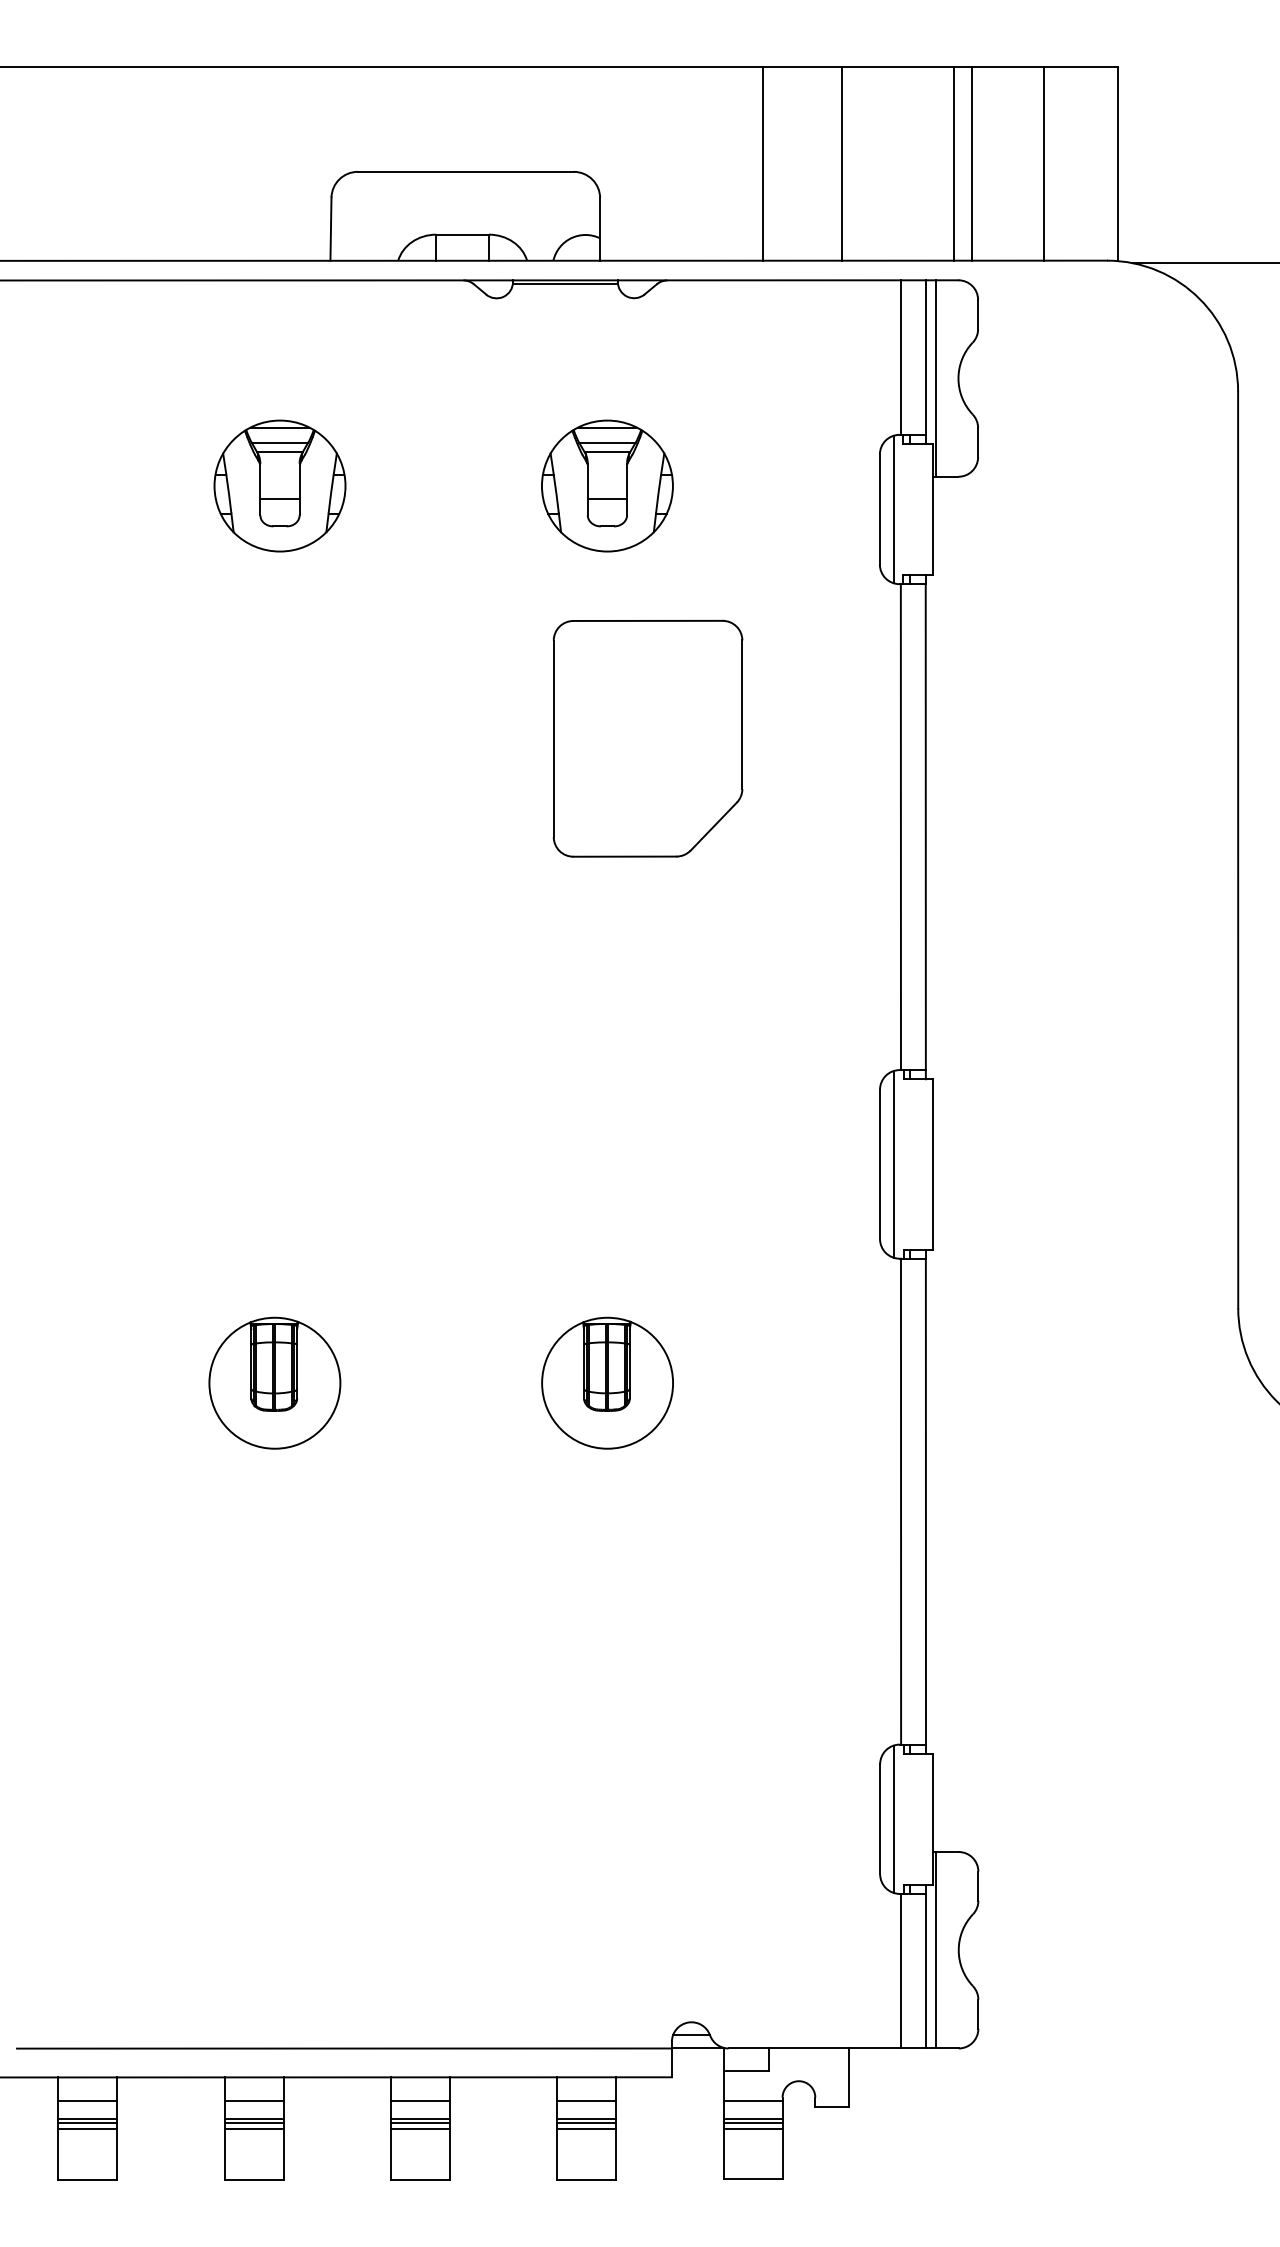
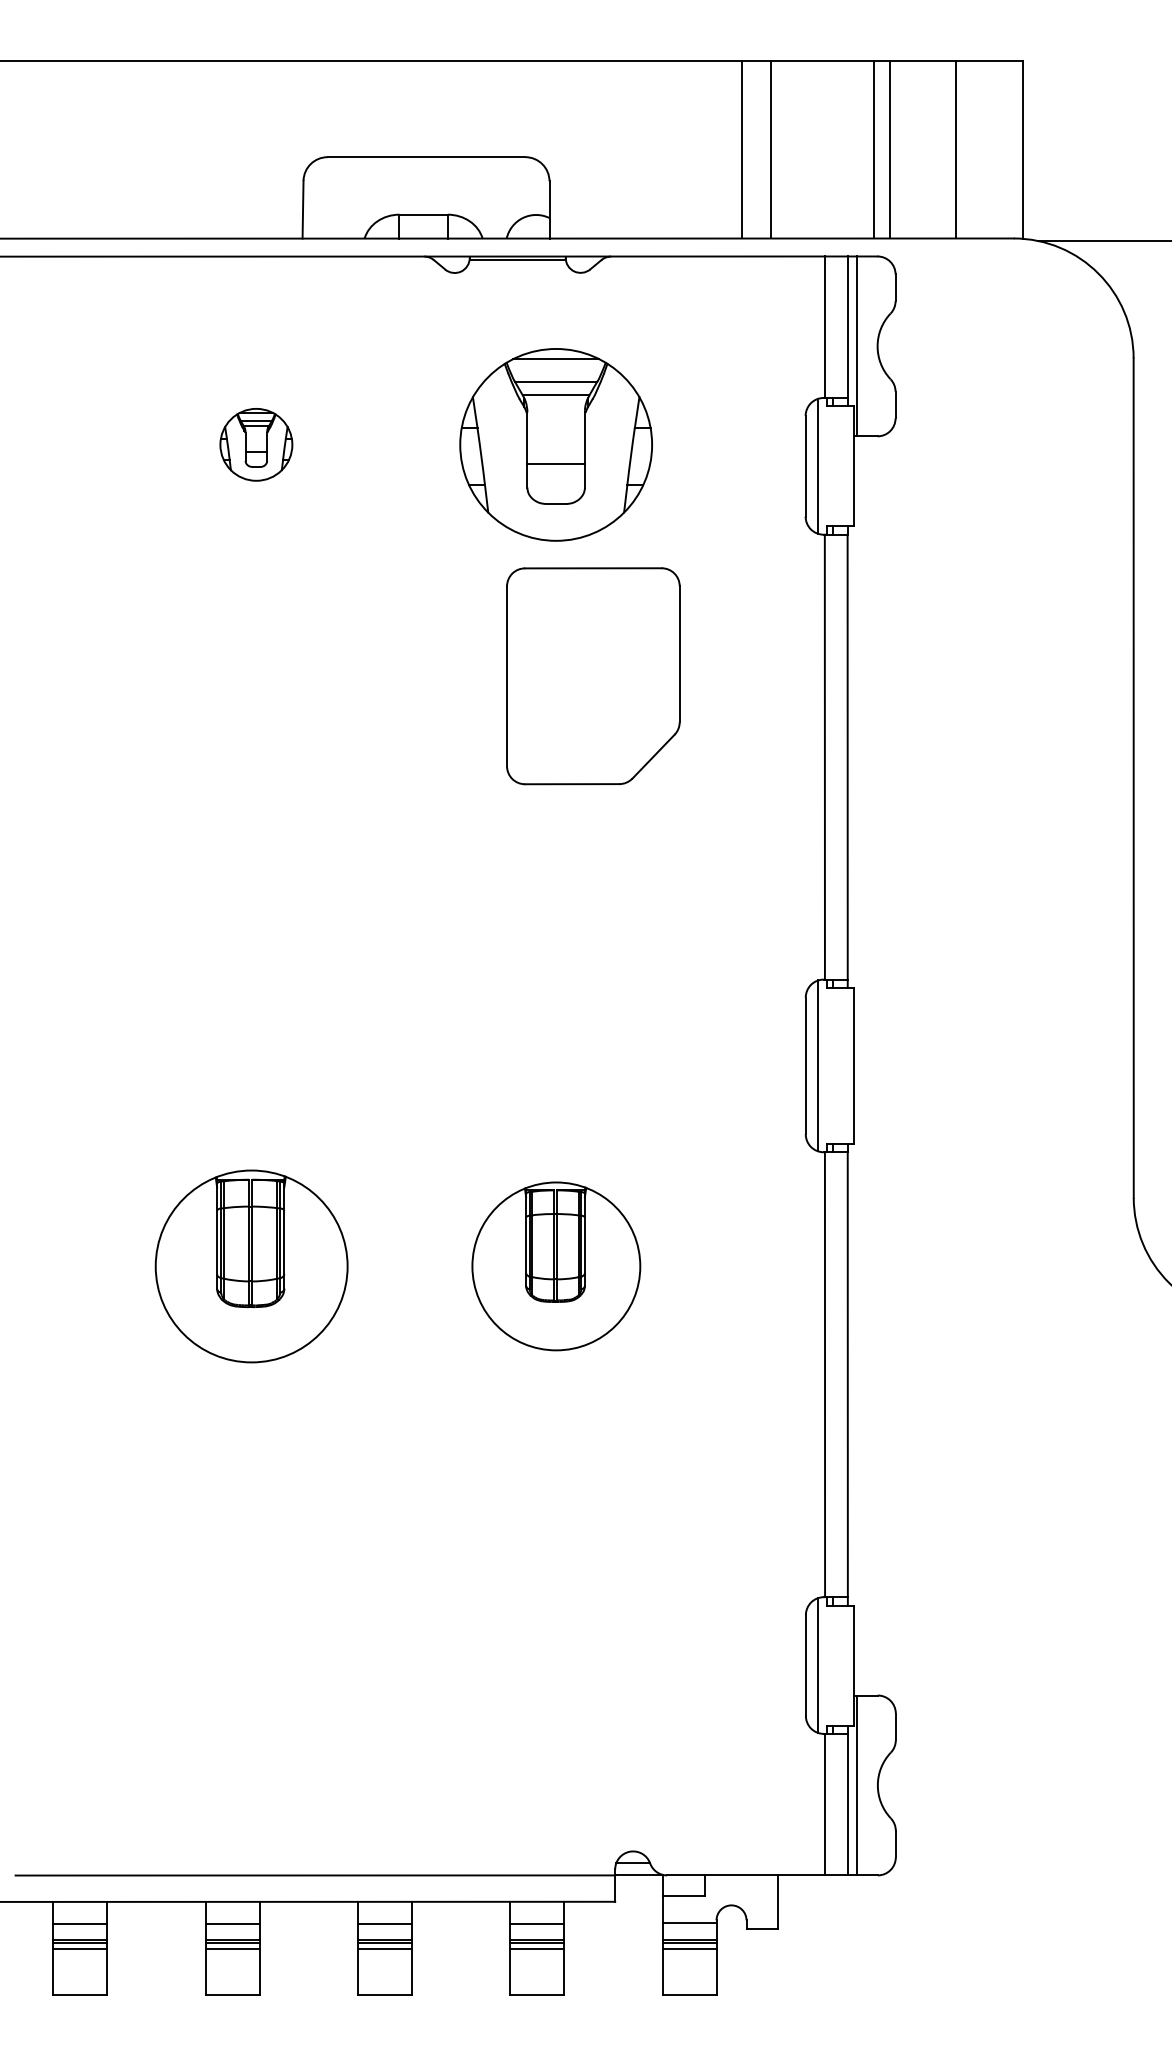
line: (762, 163) -> (742, 149), moved
part: (279, 485) -> (255, 444), size x0.6
part: (607, 485) -> (556, 444), size x1.6
part: (274, 1382) -> (251, 1265), size x1.6
part: (607, 1382) -> (556, 1265), size x1.4

